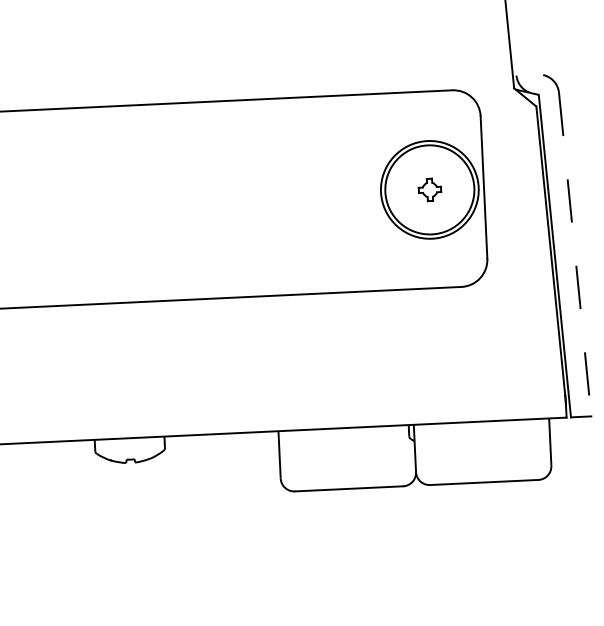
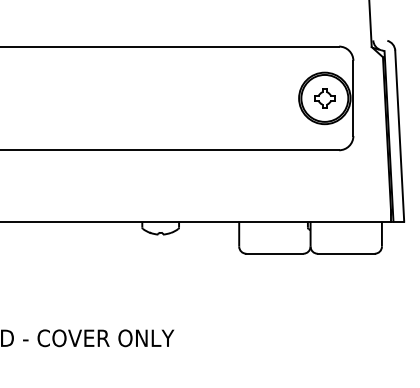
part: (429, 190) -> (324, 98), size x1.67
line: (574, 255) -> (399, 136), dashed -> solid

